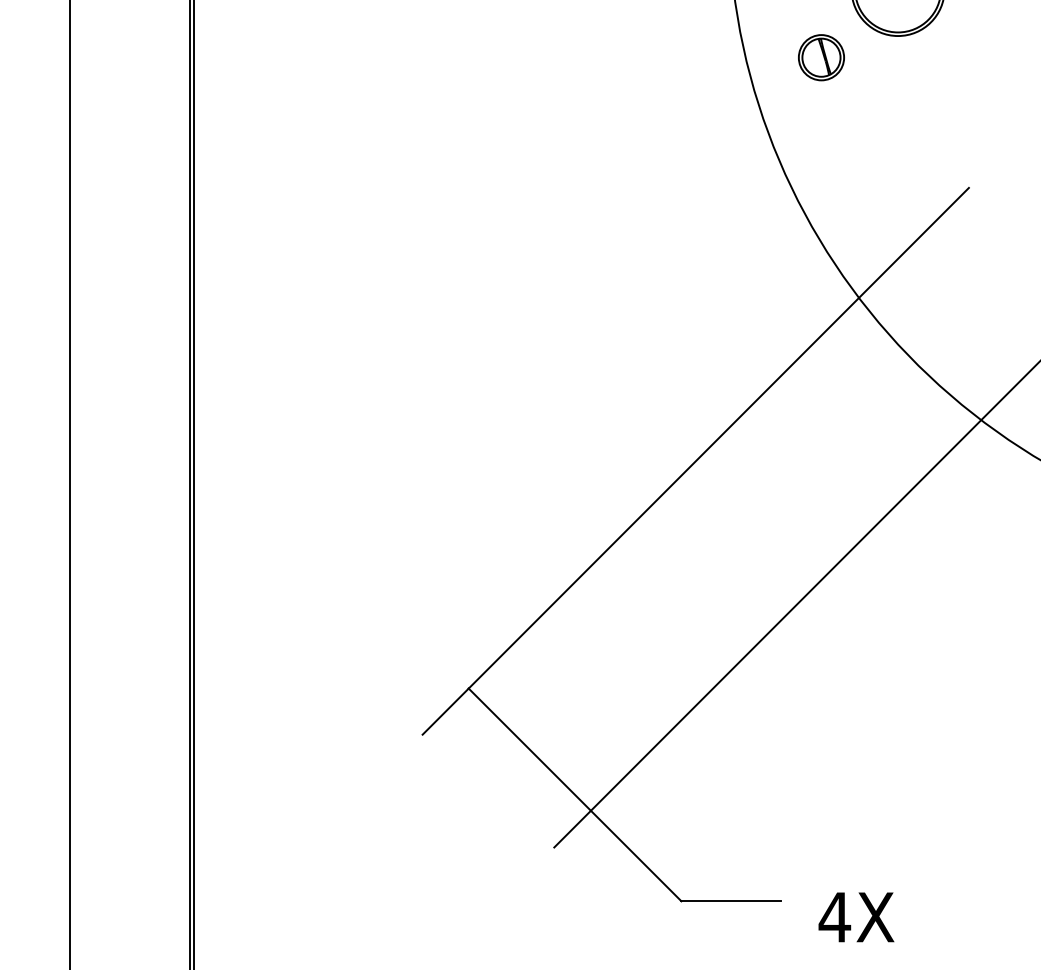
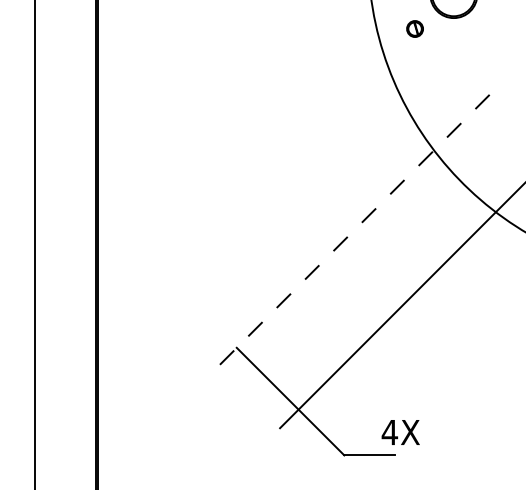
part: (820, 56) -> (414, 28), size x0.7
line: (695, 462) -> (351, 233), solid -> dashed
text: (855, 917) -> (400, 432), moved

